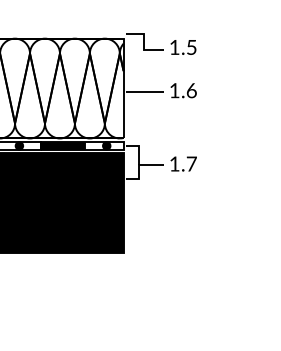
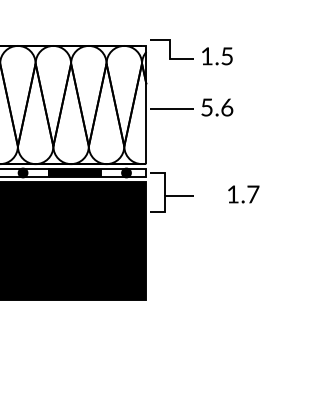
text: (174, 90) -> (206, 107), 1.6 -> 5.6
text: (183, 163) -> (243, 193), moved

